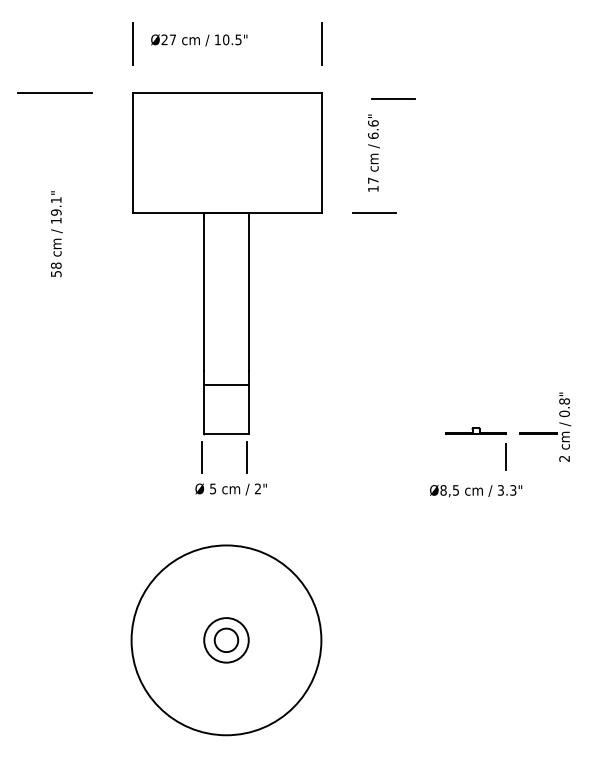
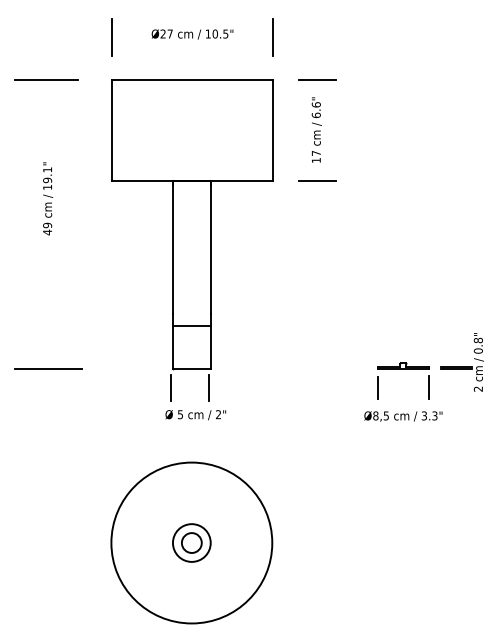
text: (199, 40) -> (192, 34), moved
line: (393, 98) -> (317, 78), moved
text: (56, 269) -> (47, 228), 58 -> 49
line: (56, 434) -> (47, 368), added
line: (446, 457) -> (378, 388), added

